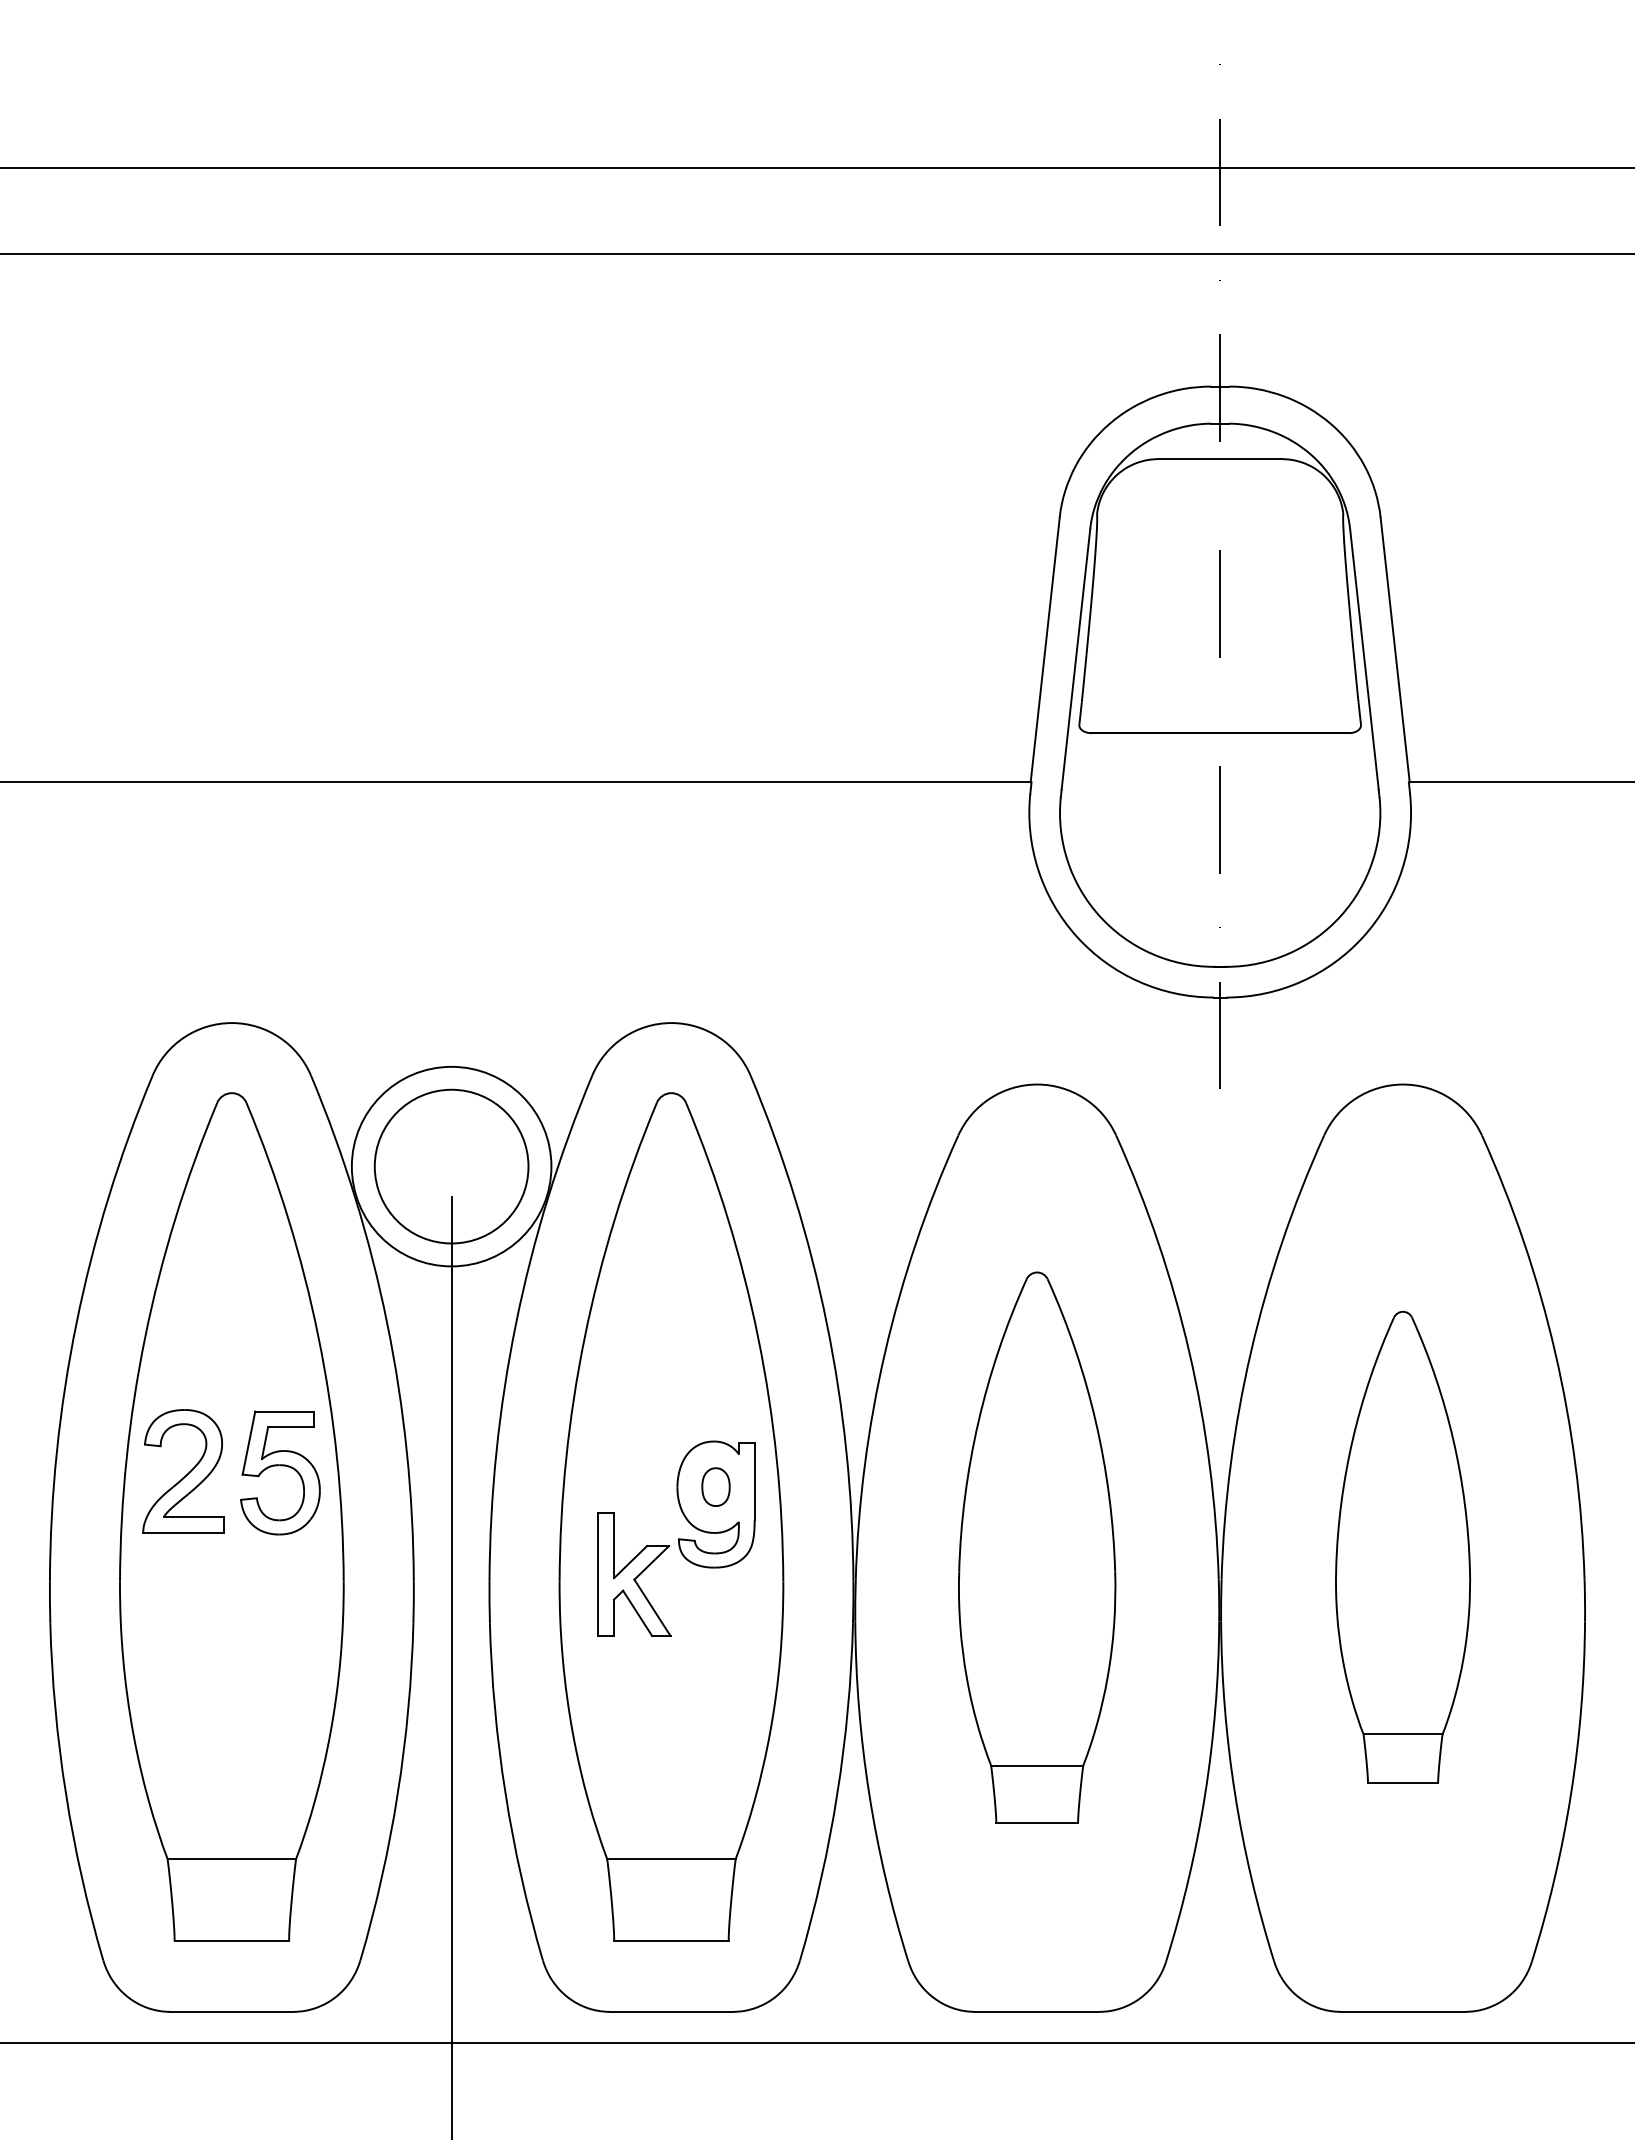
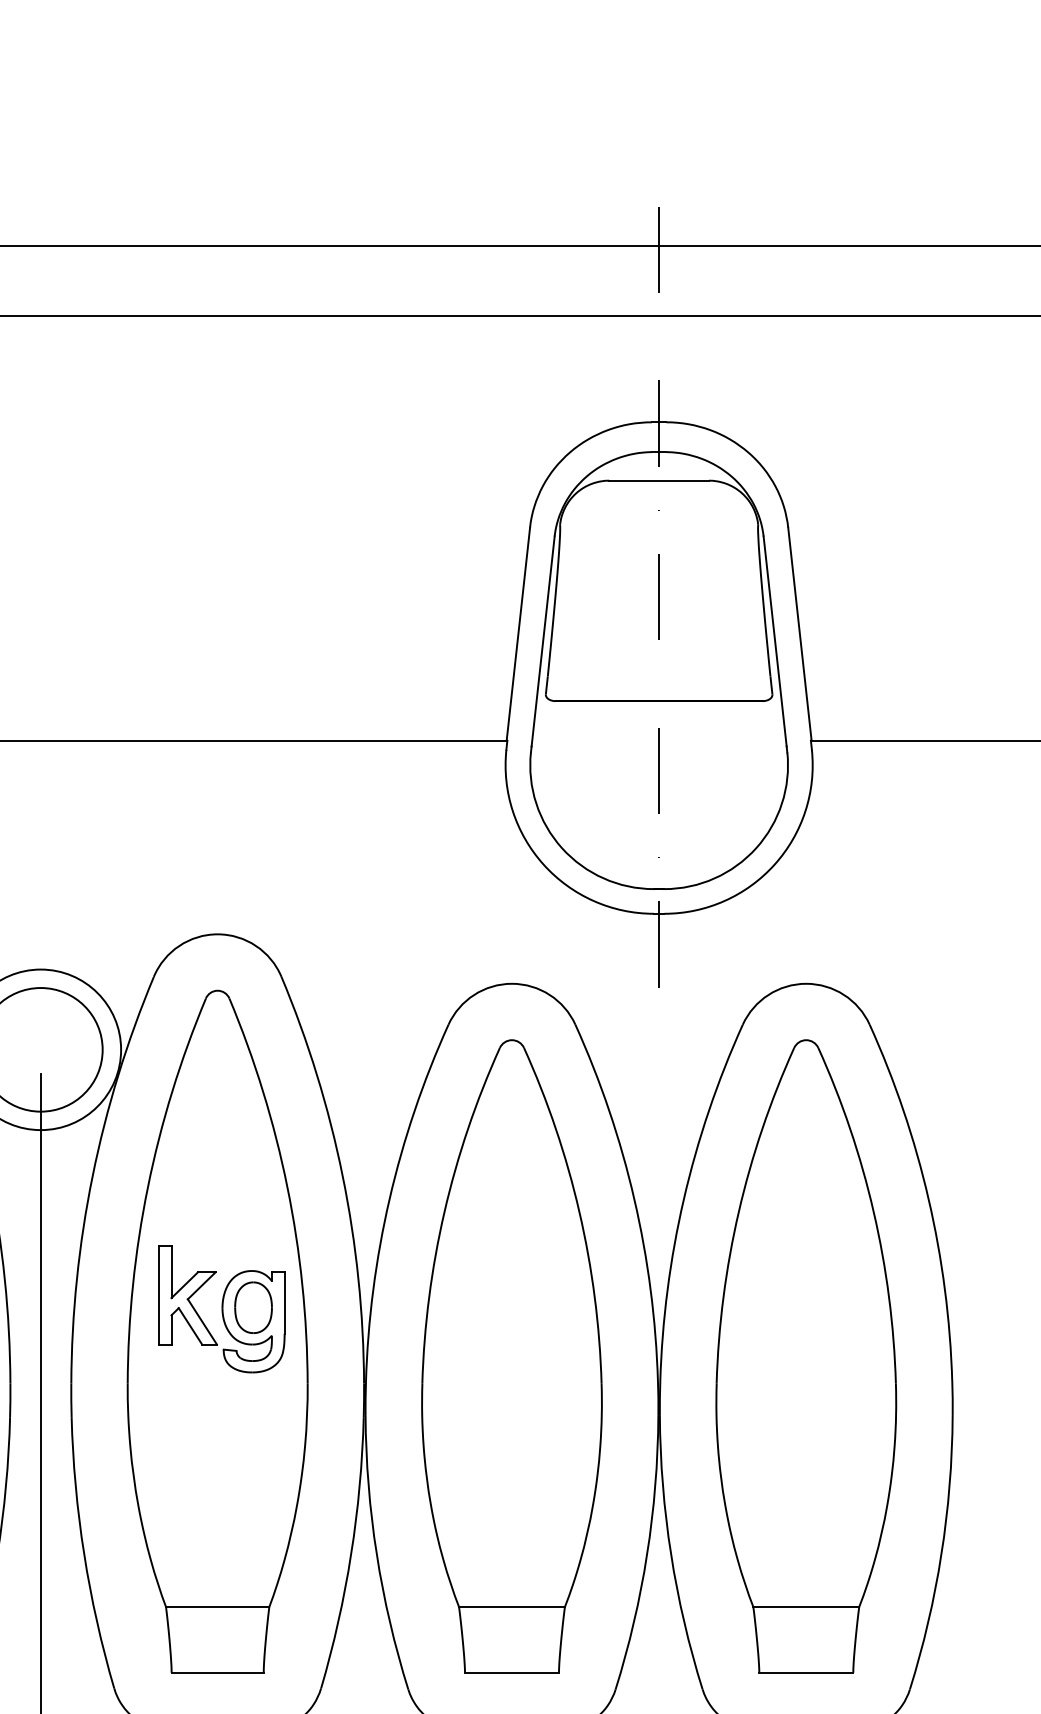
part: (715, 1486) -> (253, 1307), size x1.67
part: (1036, 1547) -> (511, 1356), size x1.43
part: (1402, 1547) -> (805, 1356), size x1.67
part: (634, 1574) -> (187, 1295), moved

